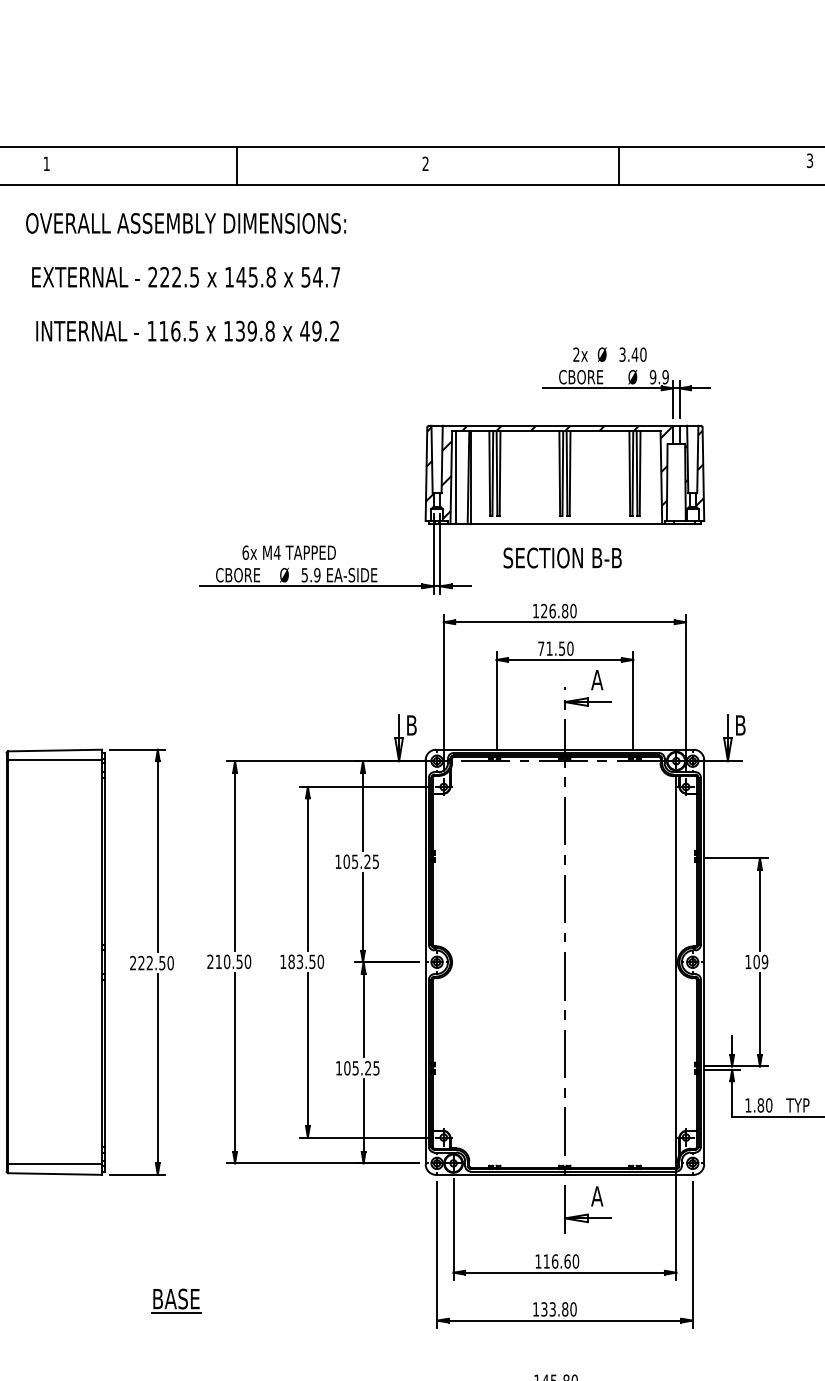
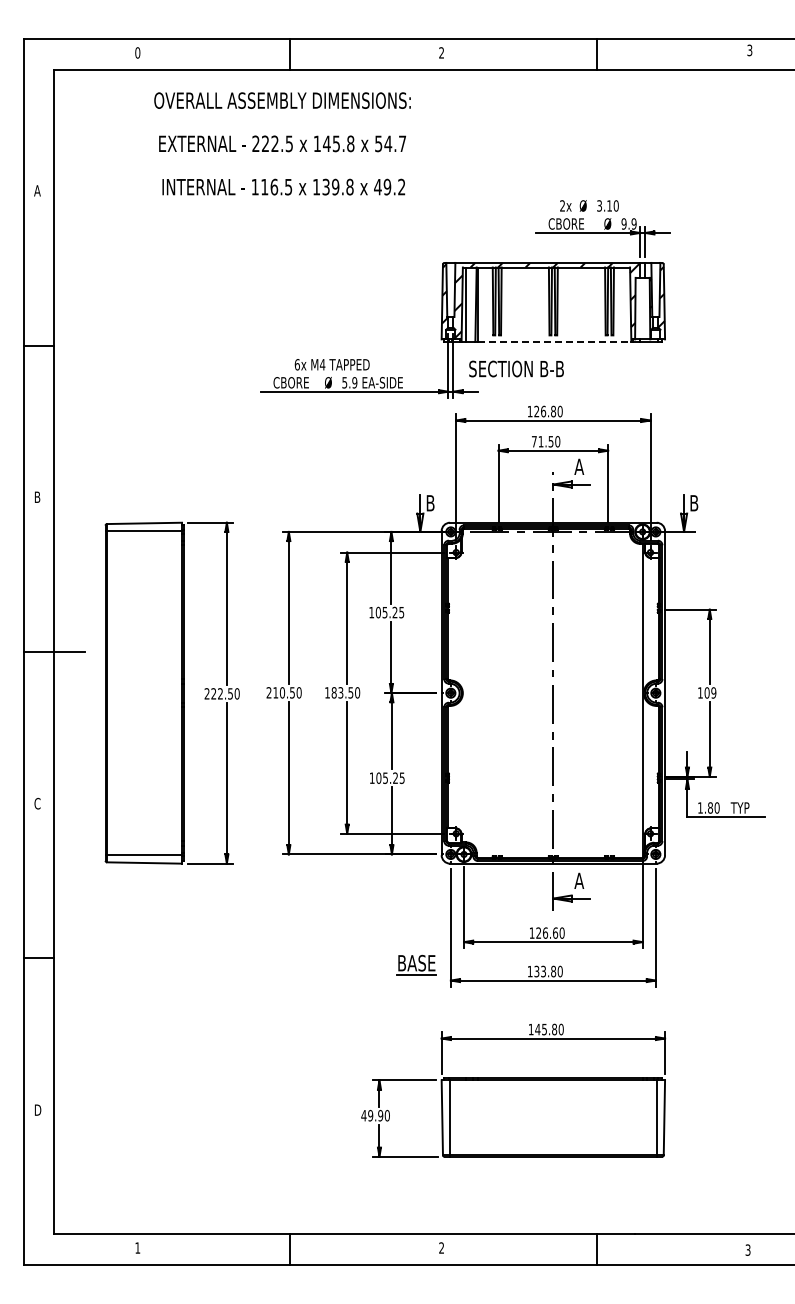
text: (46, 163) -> (137, 52), 1 -> 0
text: (186, 276) -> (282, 143), moved
text: (634, 354) -> (609, 205), 3.40 -> 3.10
line: (566, 523) -> (554, 341), solid -> dashed
text: (562, 557) -> (516, 368), moved
text: (546, 1260) -> (538, 932), 116.60 -> 126.60
part: (176, 1300) -> (416, 964), moved

